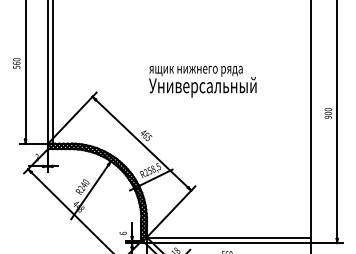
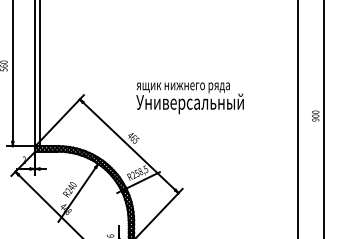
text: (202, 81) -> (189, 98), moved

